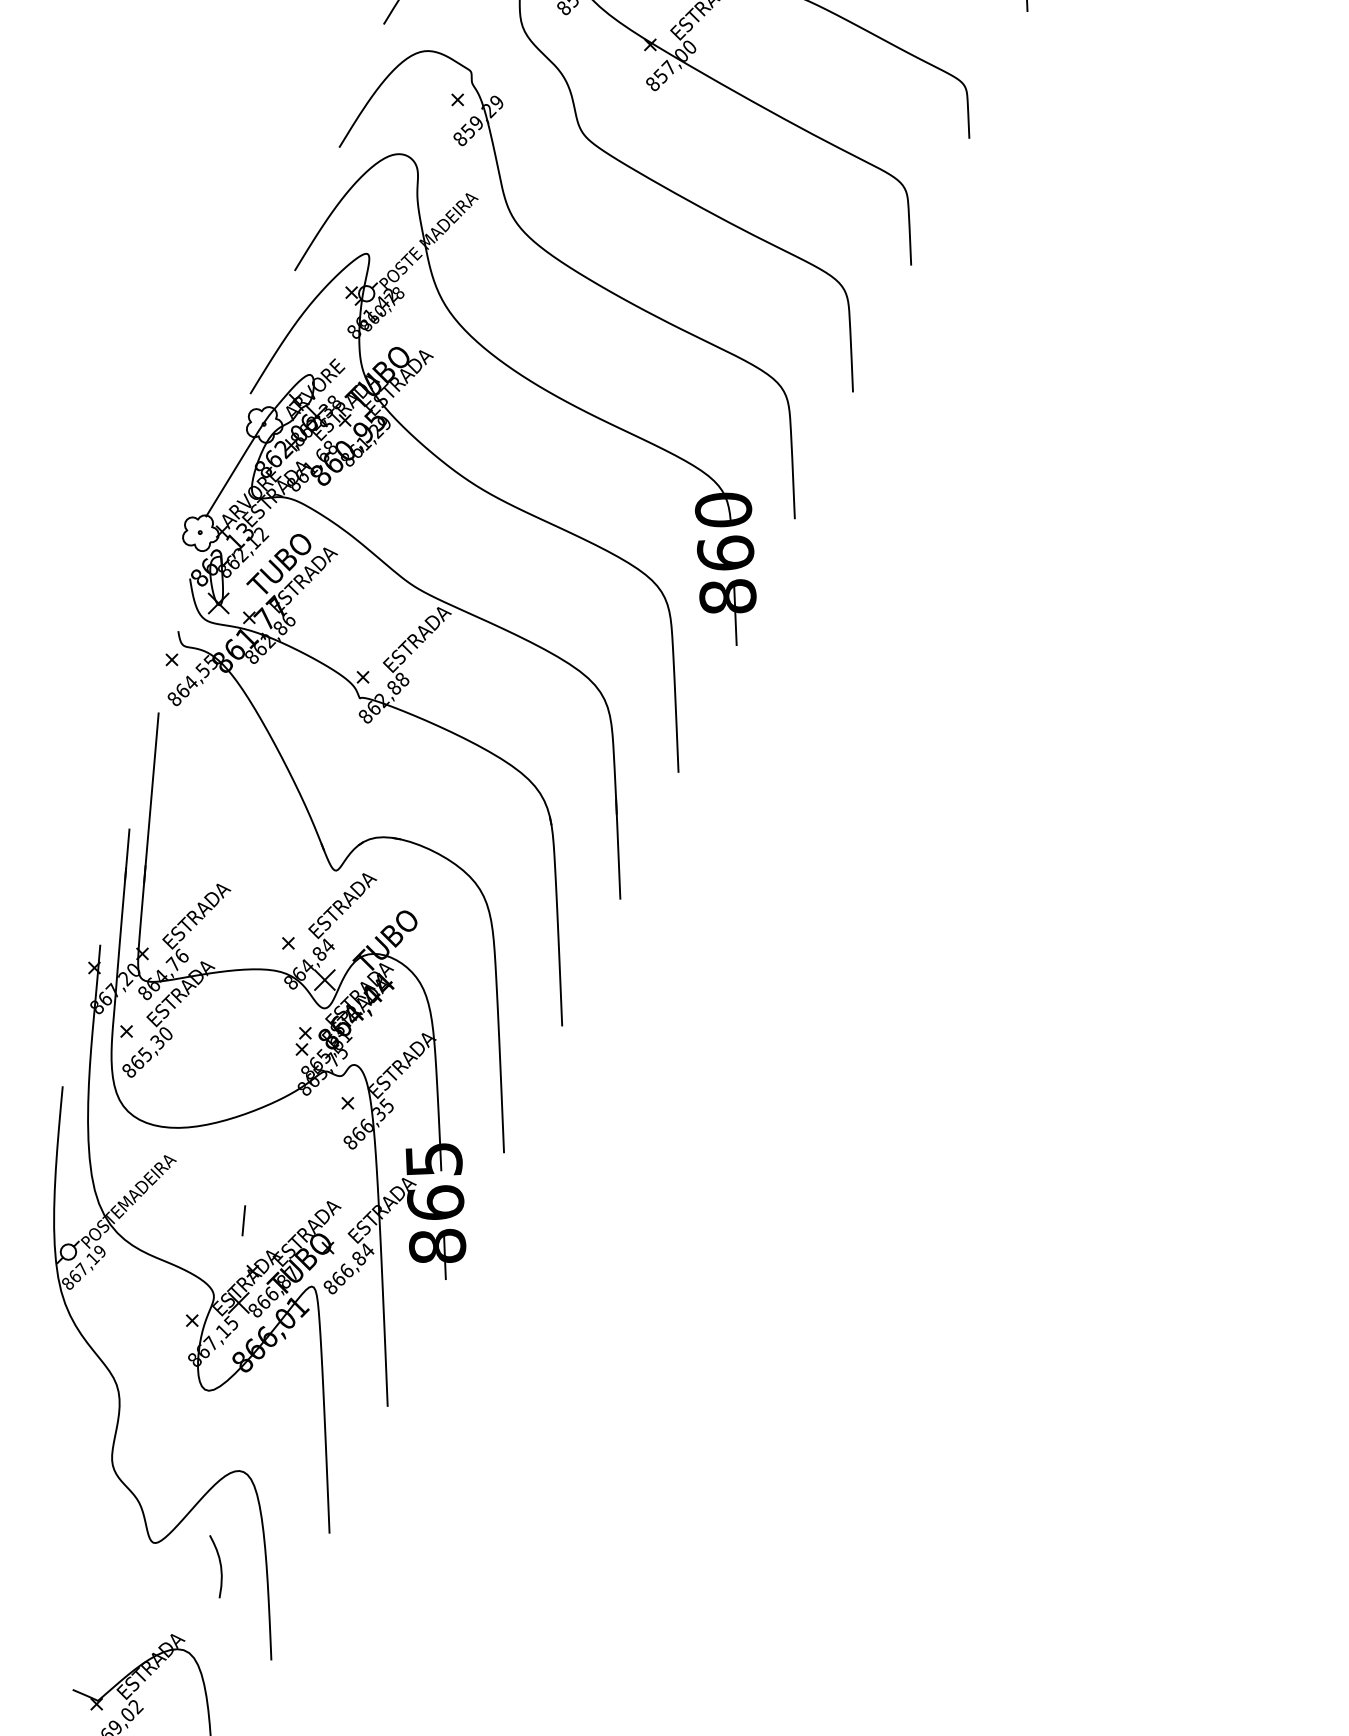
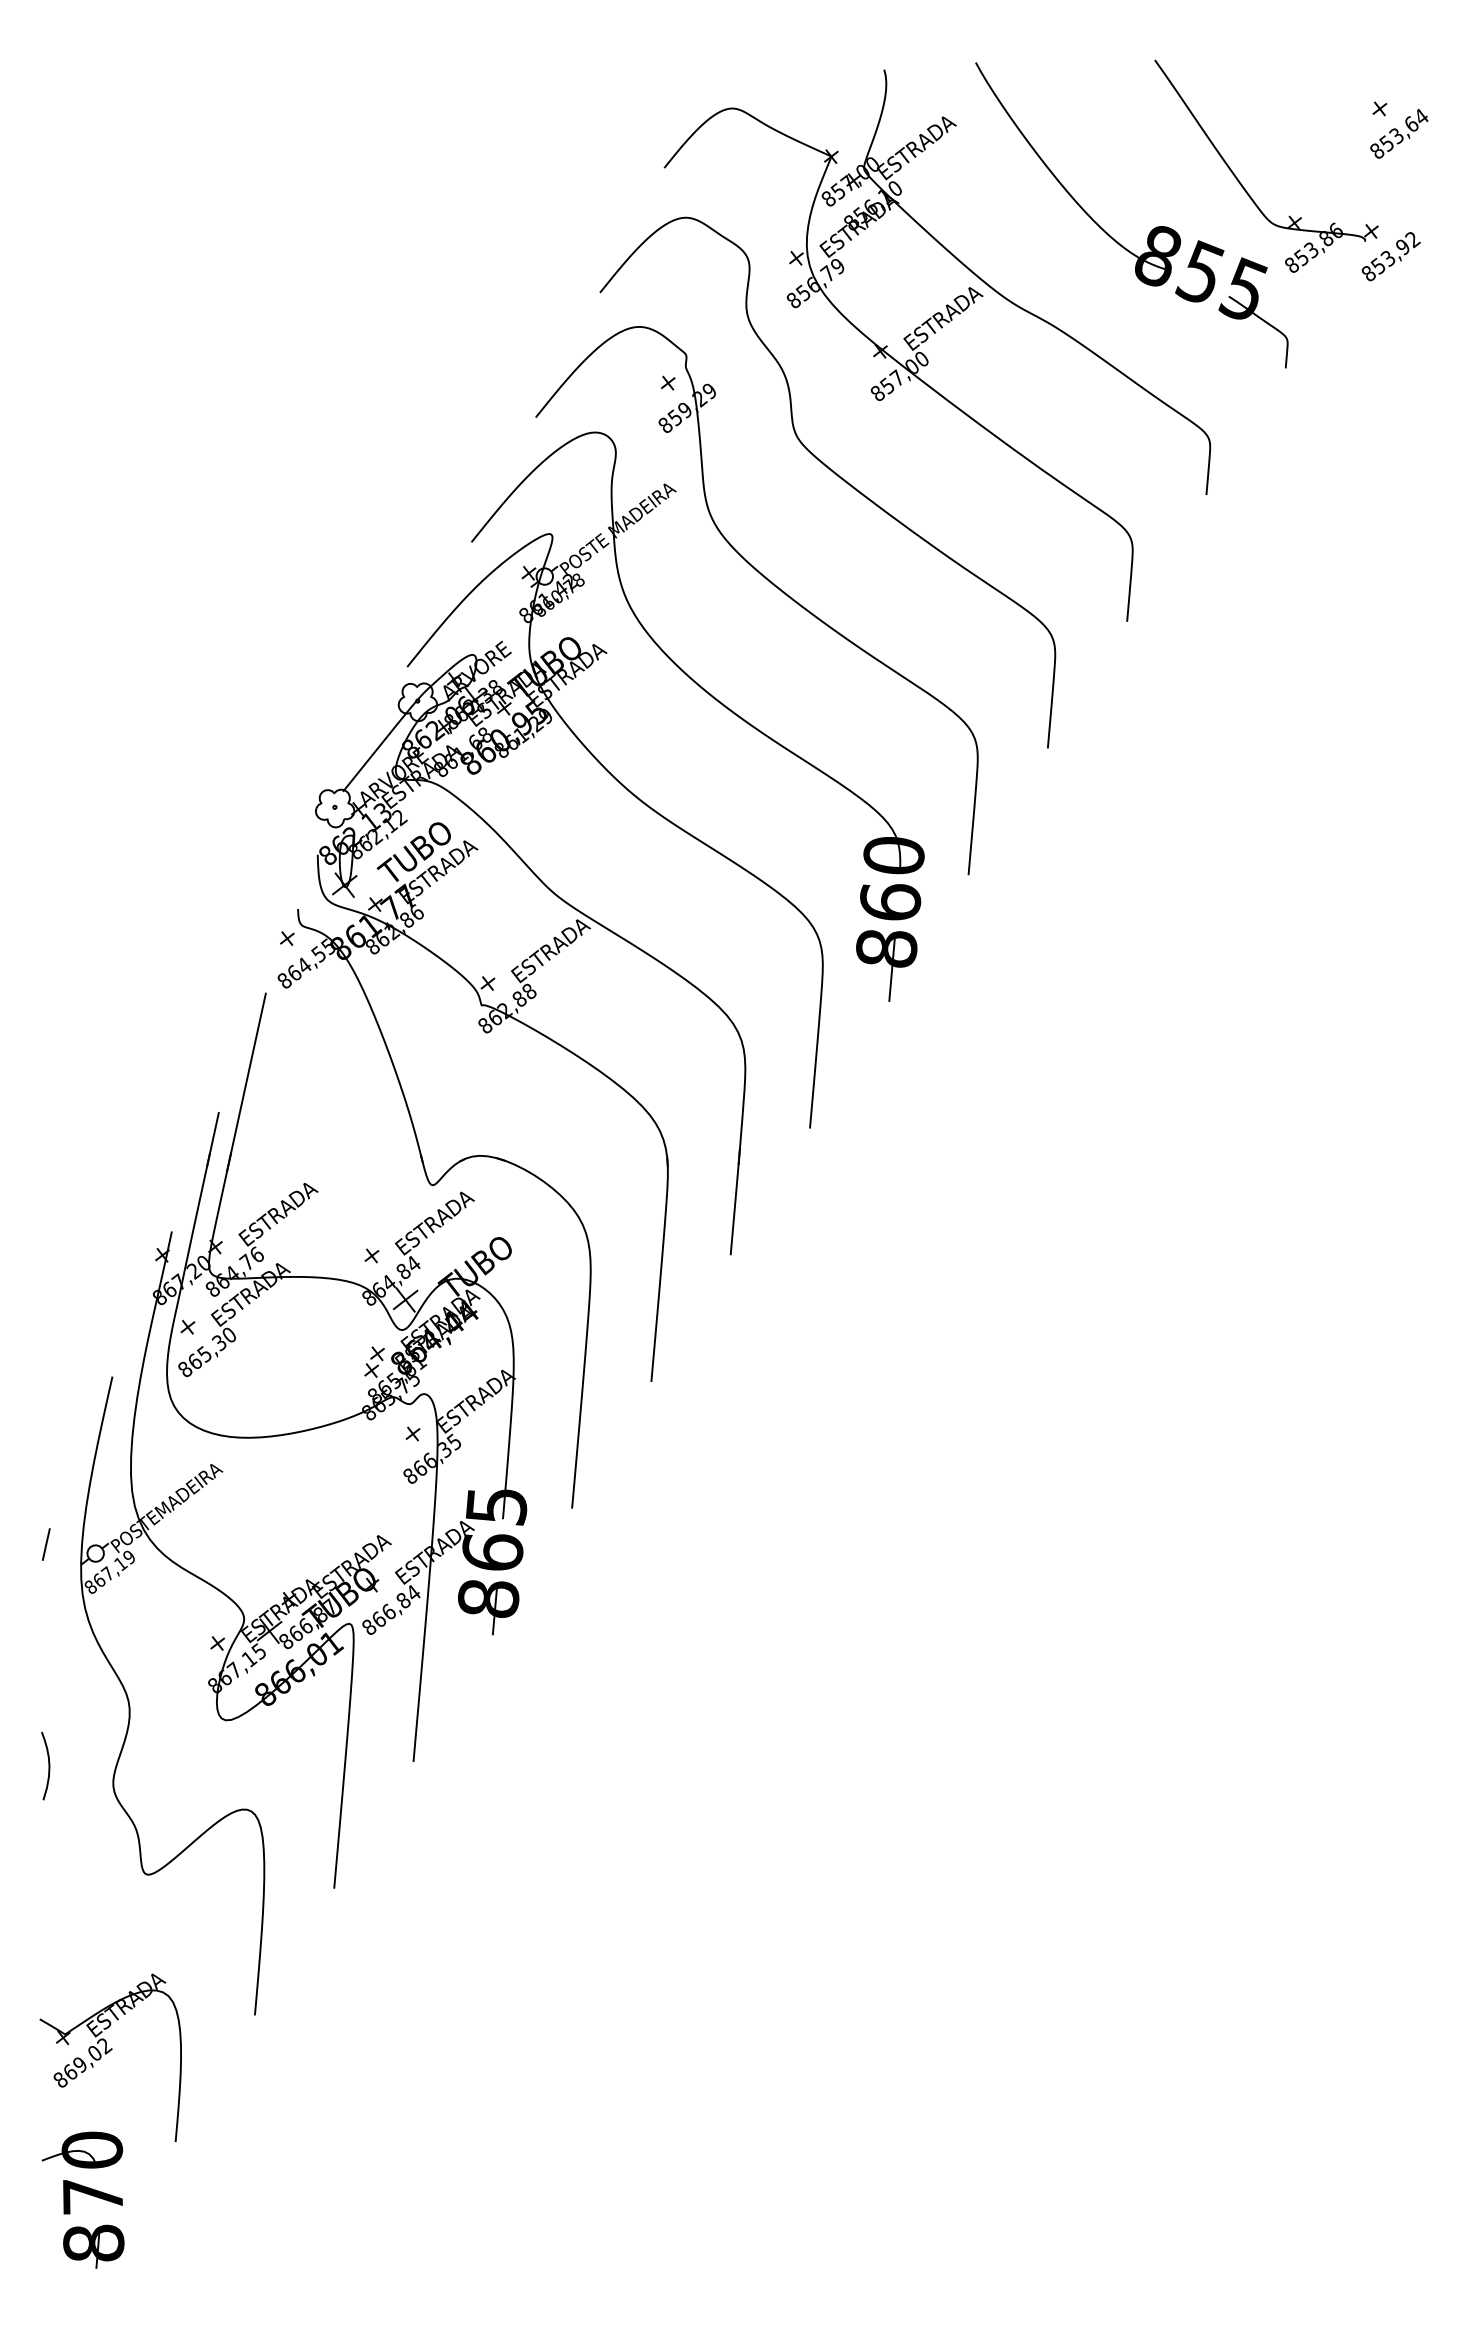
line: (244, 1220) -> (46, 1544), moved
curve: (220, 1565) -> (48, 1765), moved

